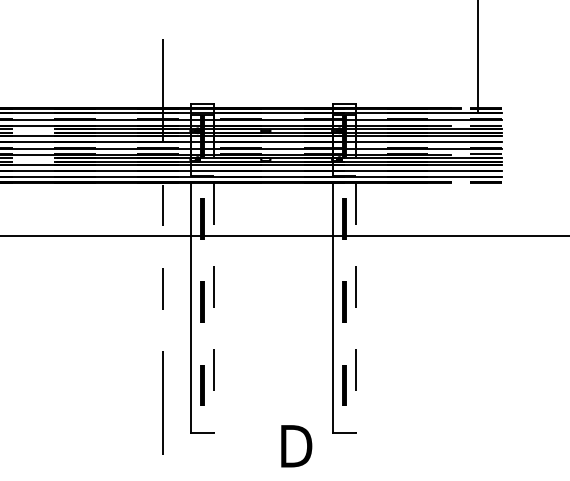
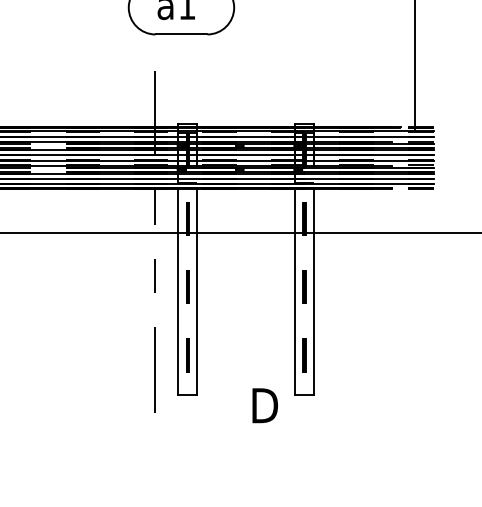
line: (214, 307) -> (197, 291), dashed -> solid
line: (355, 307) -> (313, 291), dashed -> solid

